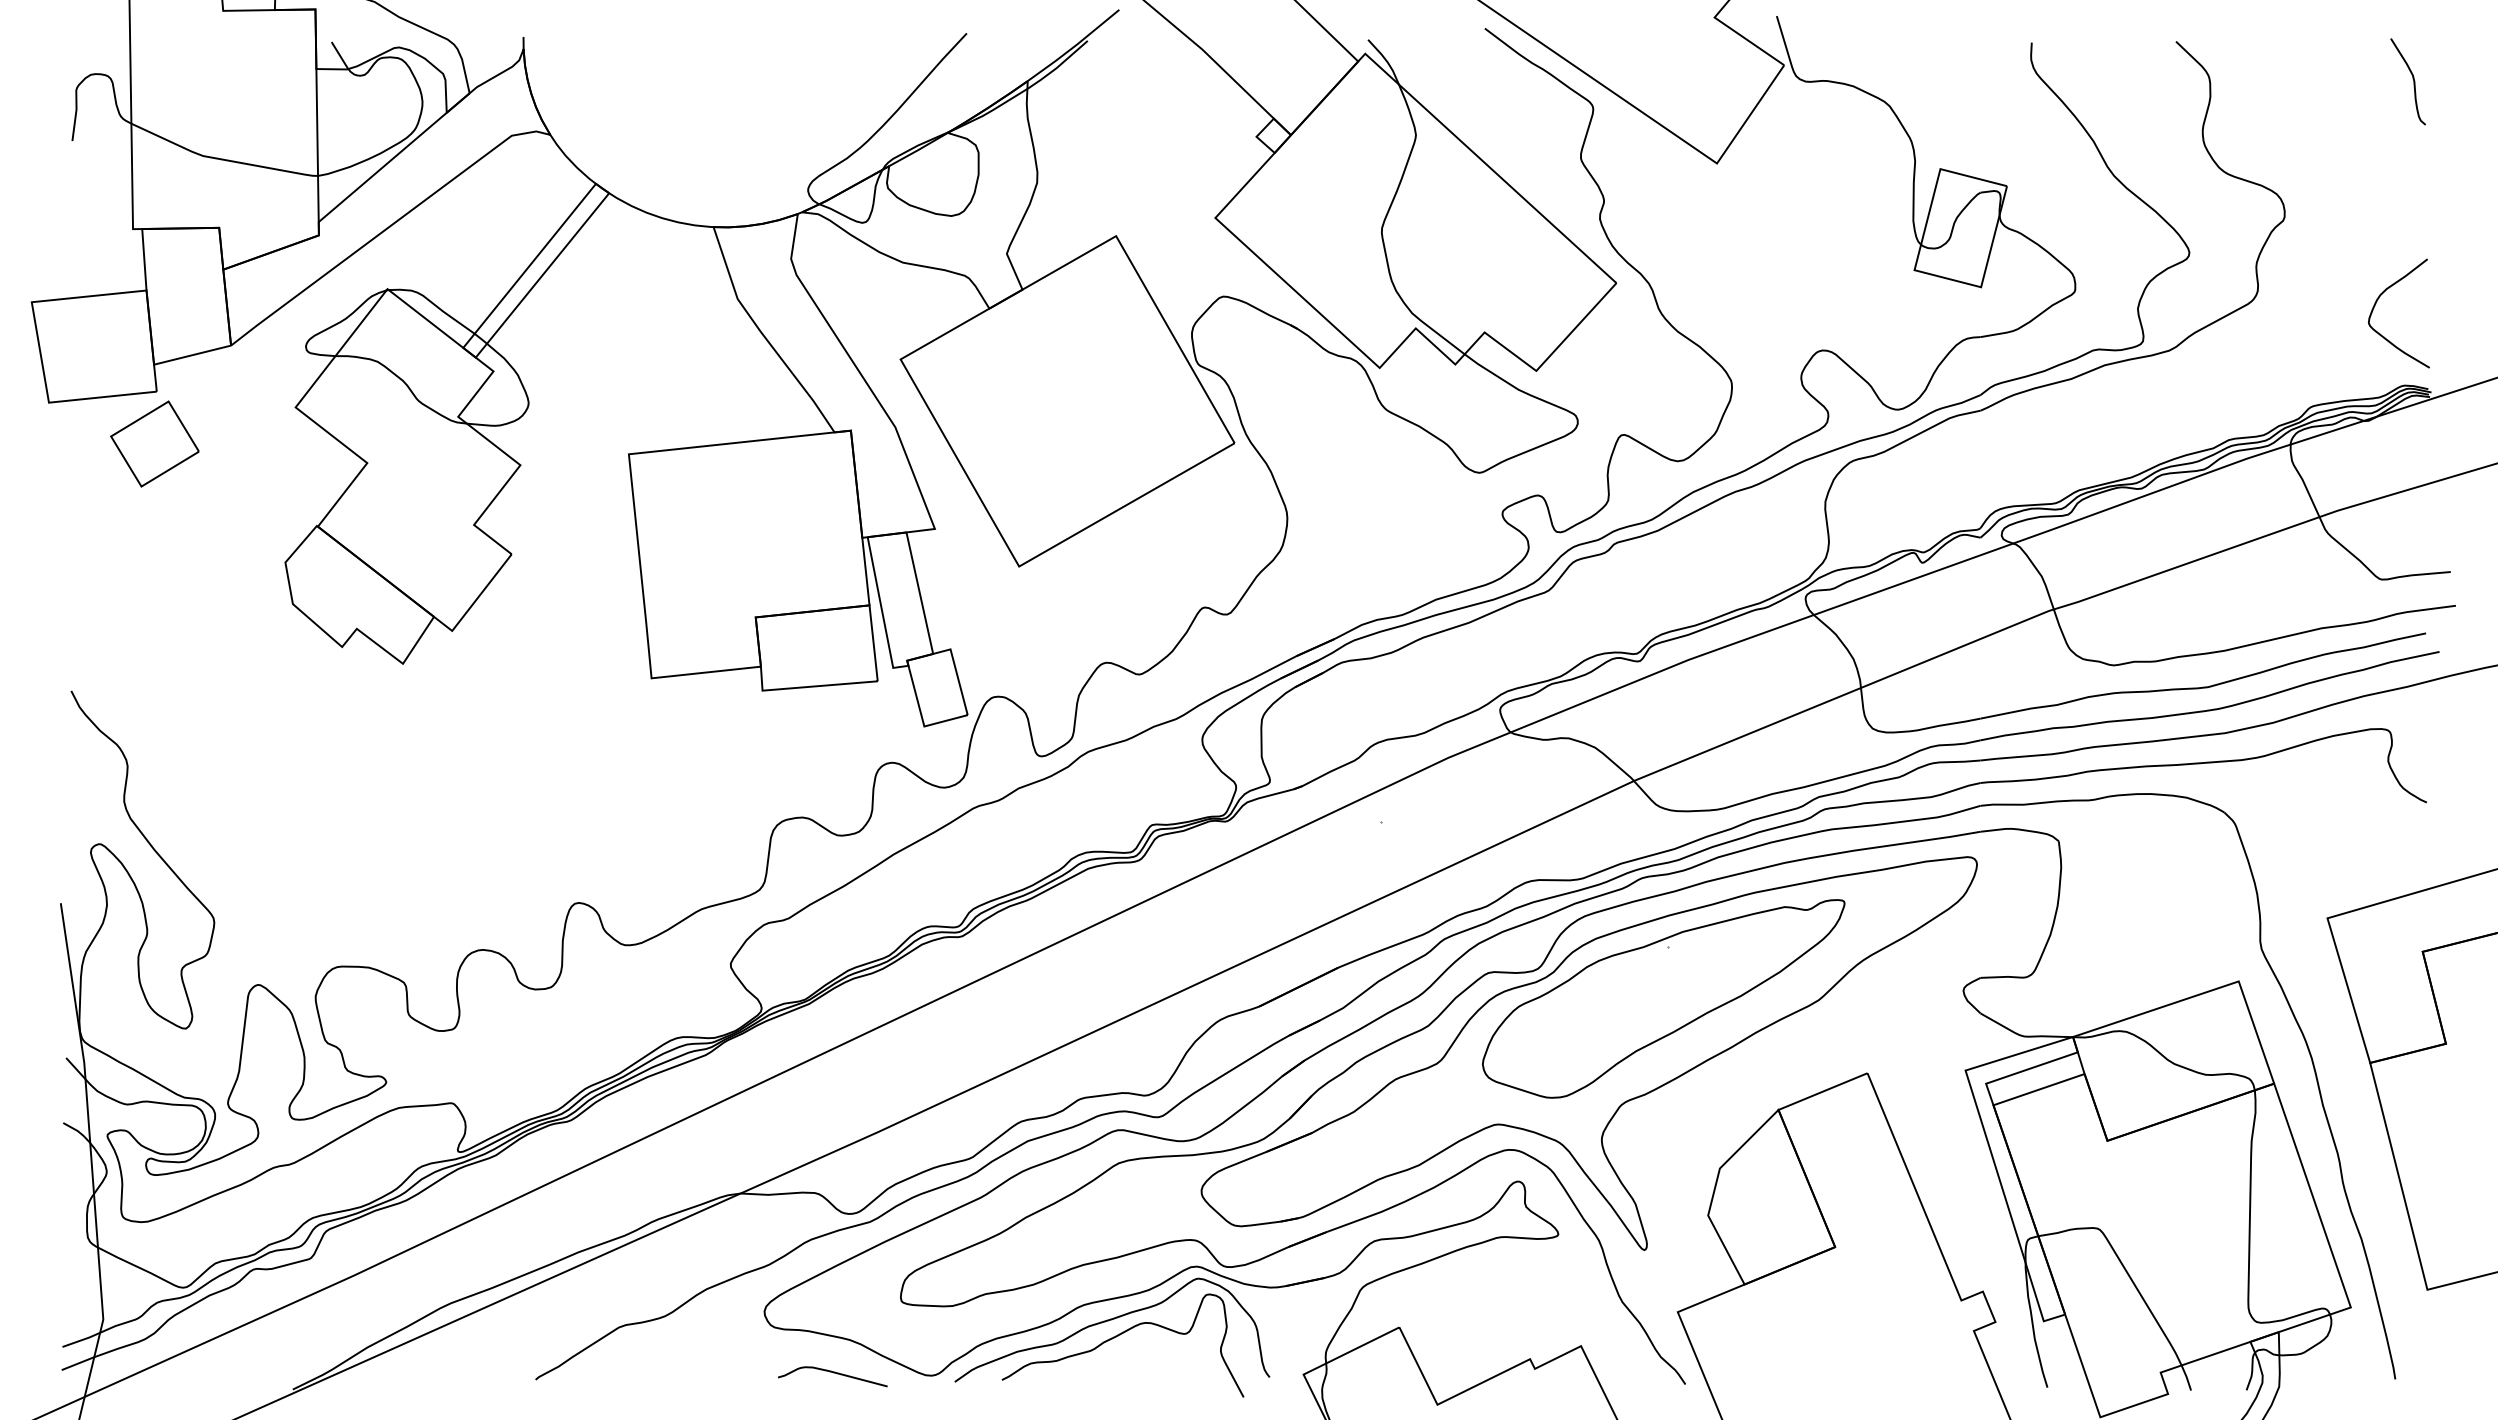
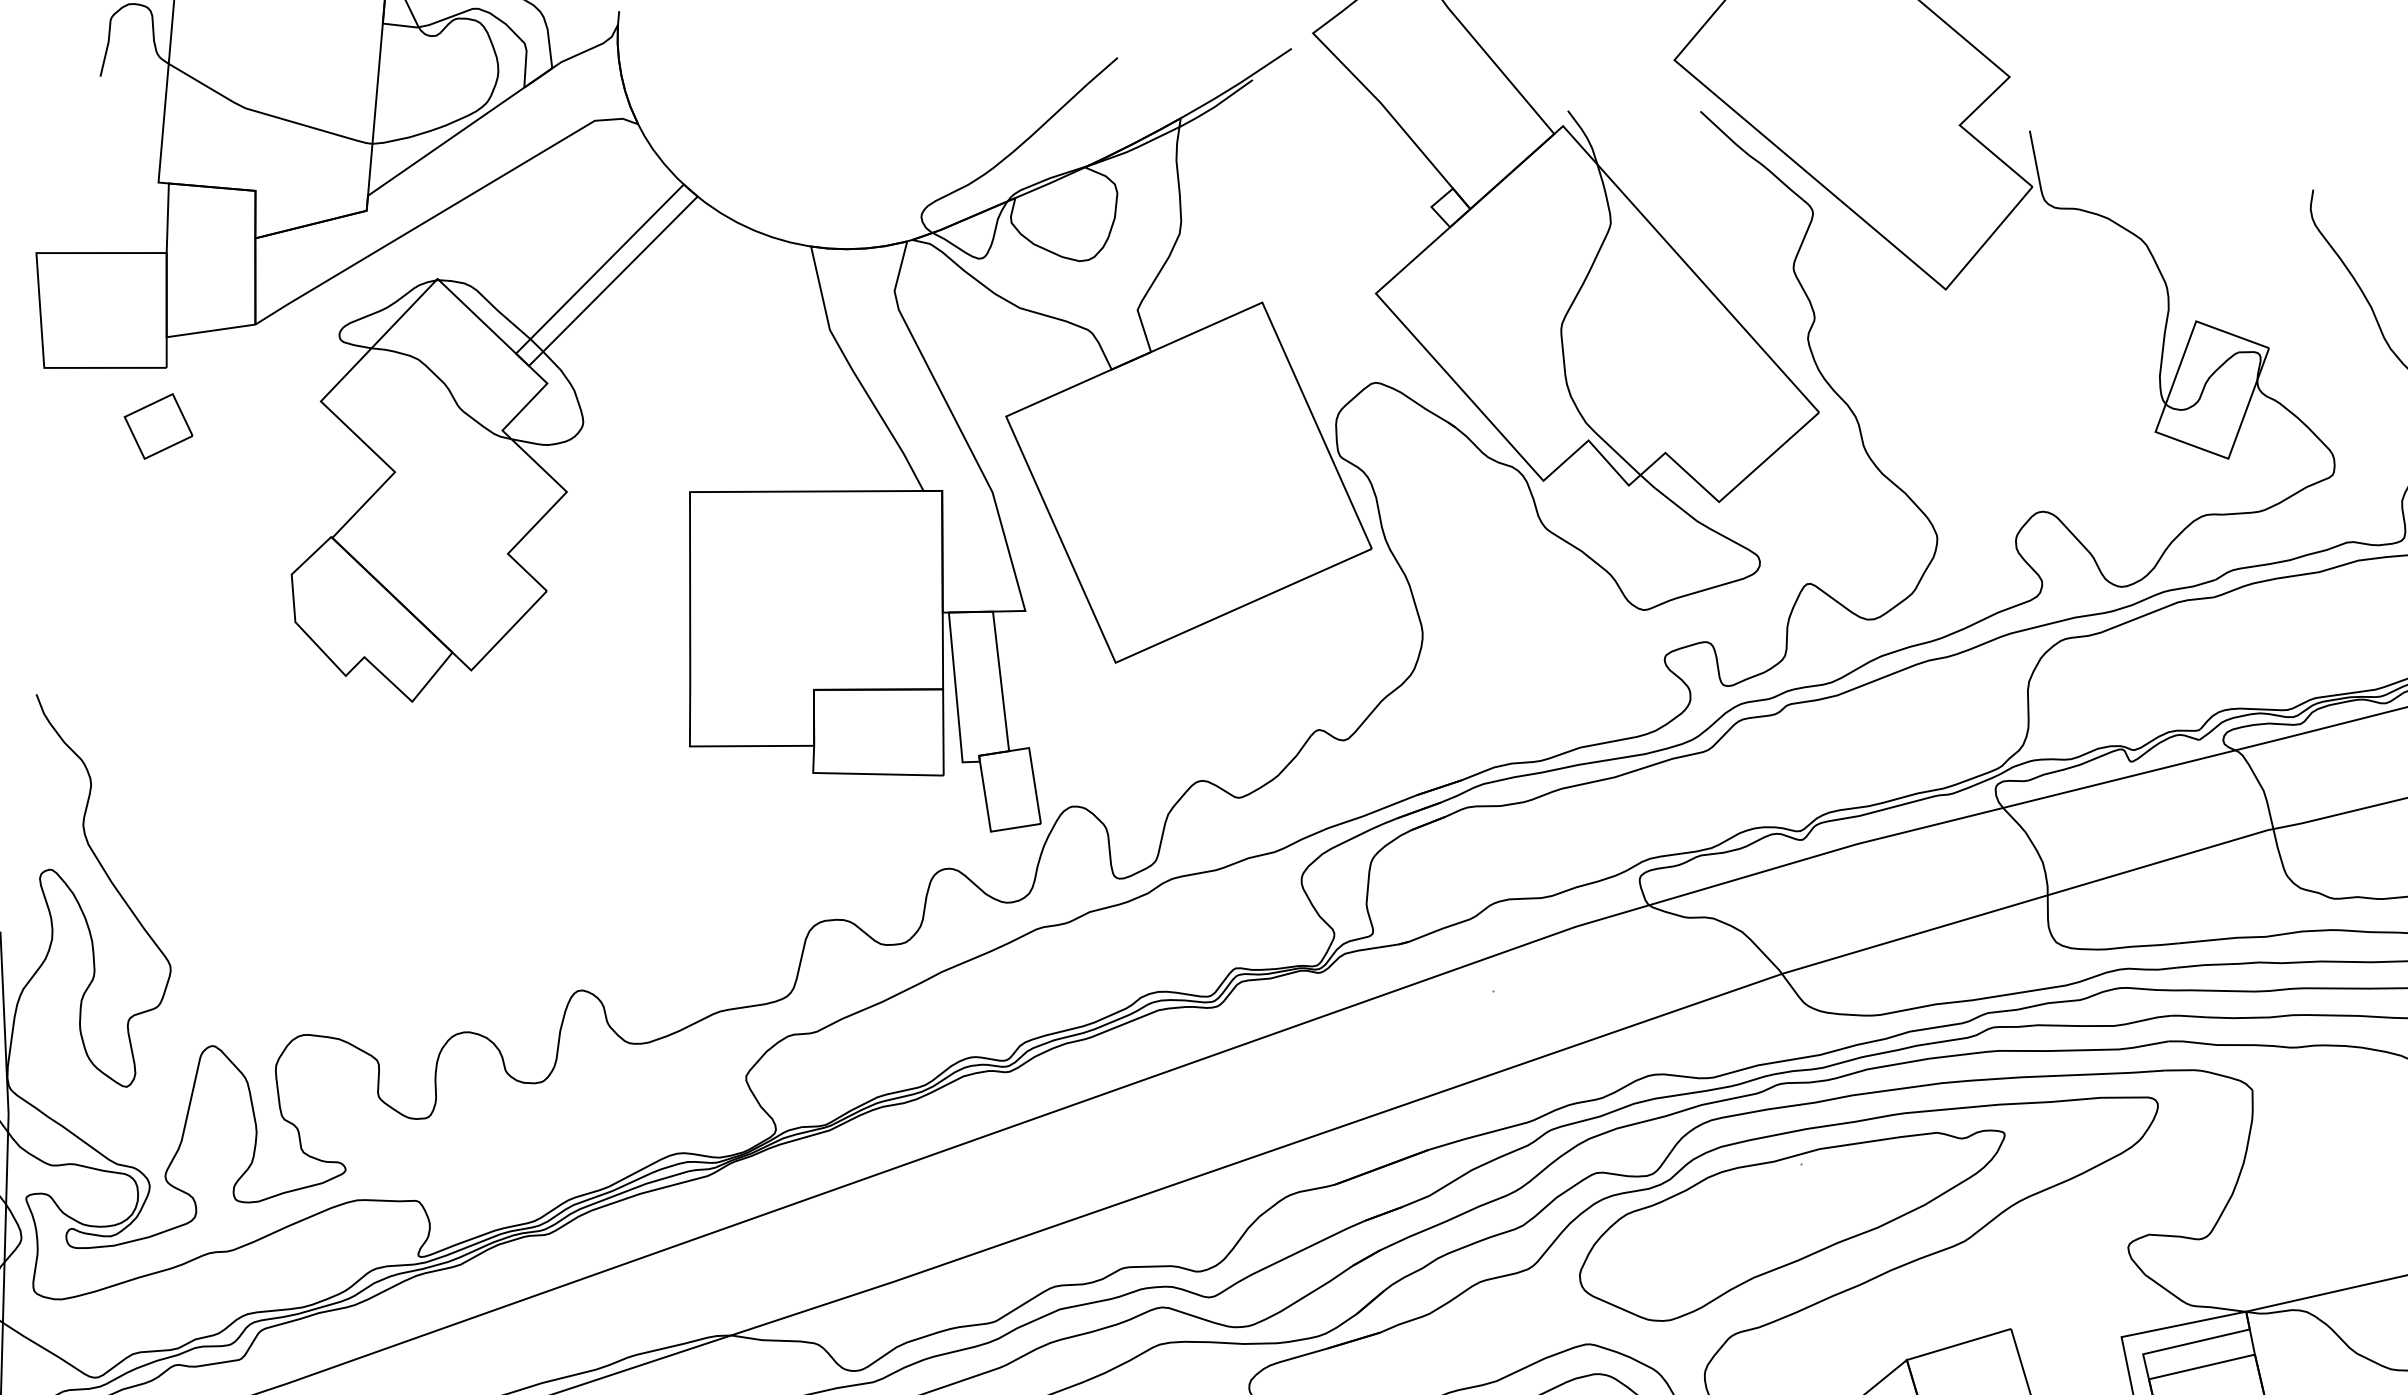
part: (154, 443) -> (158, 425), size x0.7

